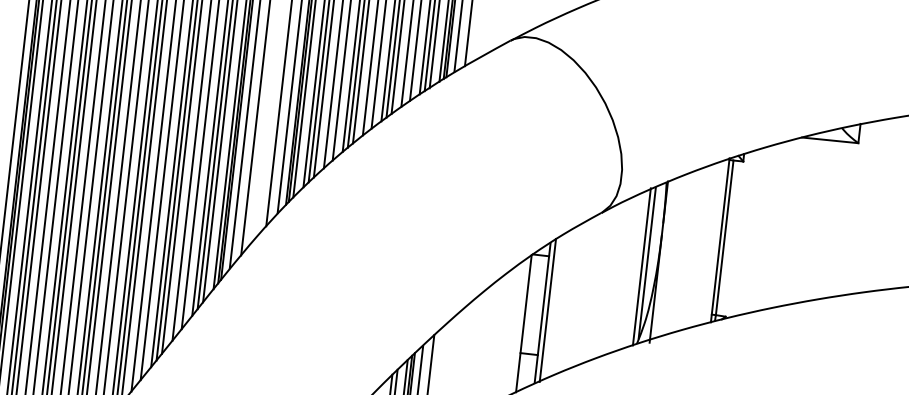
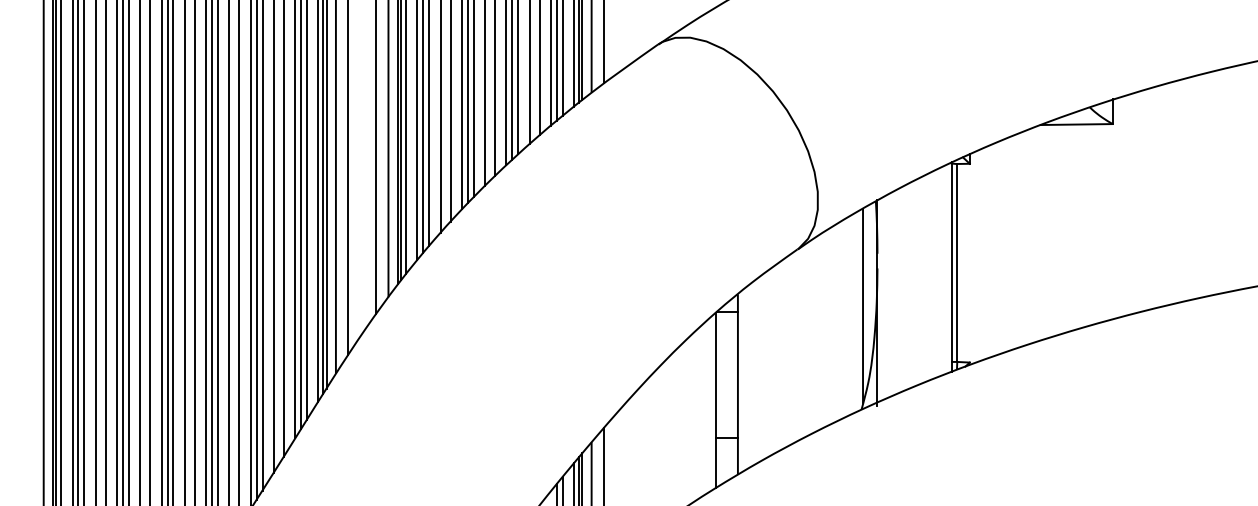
line: (641, 266) -> (856, 311), removed
line: (548, 309) -> (744, 379), removed

